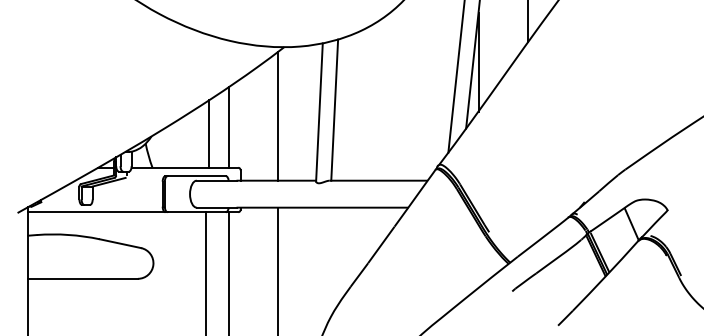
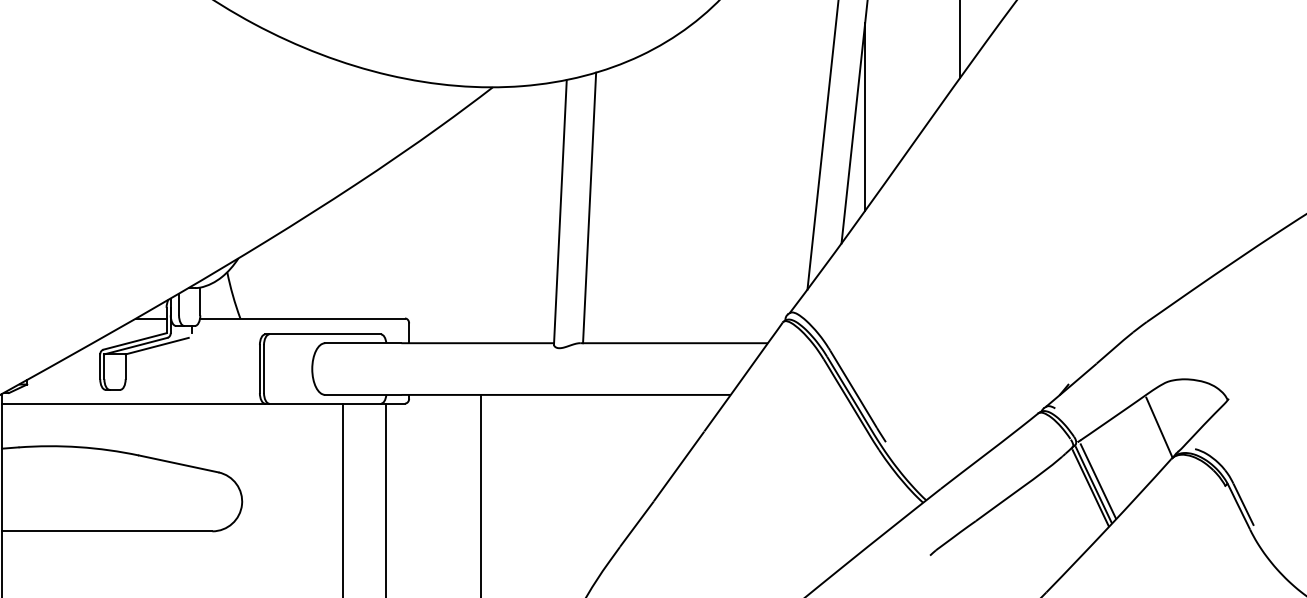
line: (278, 115) -> (481, 218), removed
line: (228, 127) -> (386, 241), removed
line: (208, 133) -> (347, 252), removed

